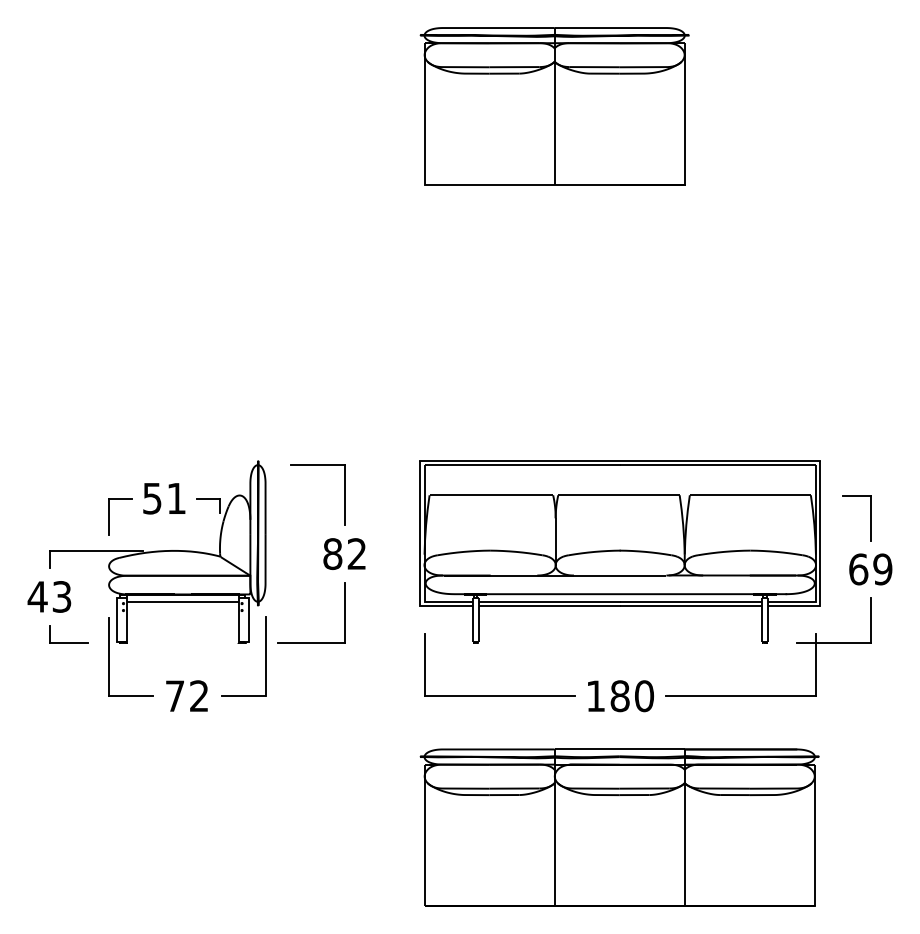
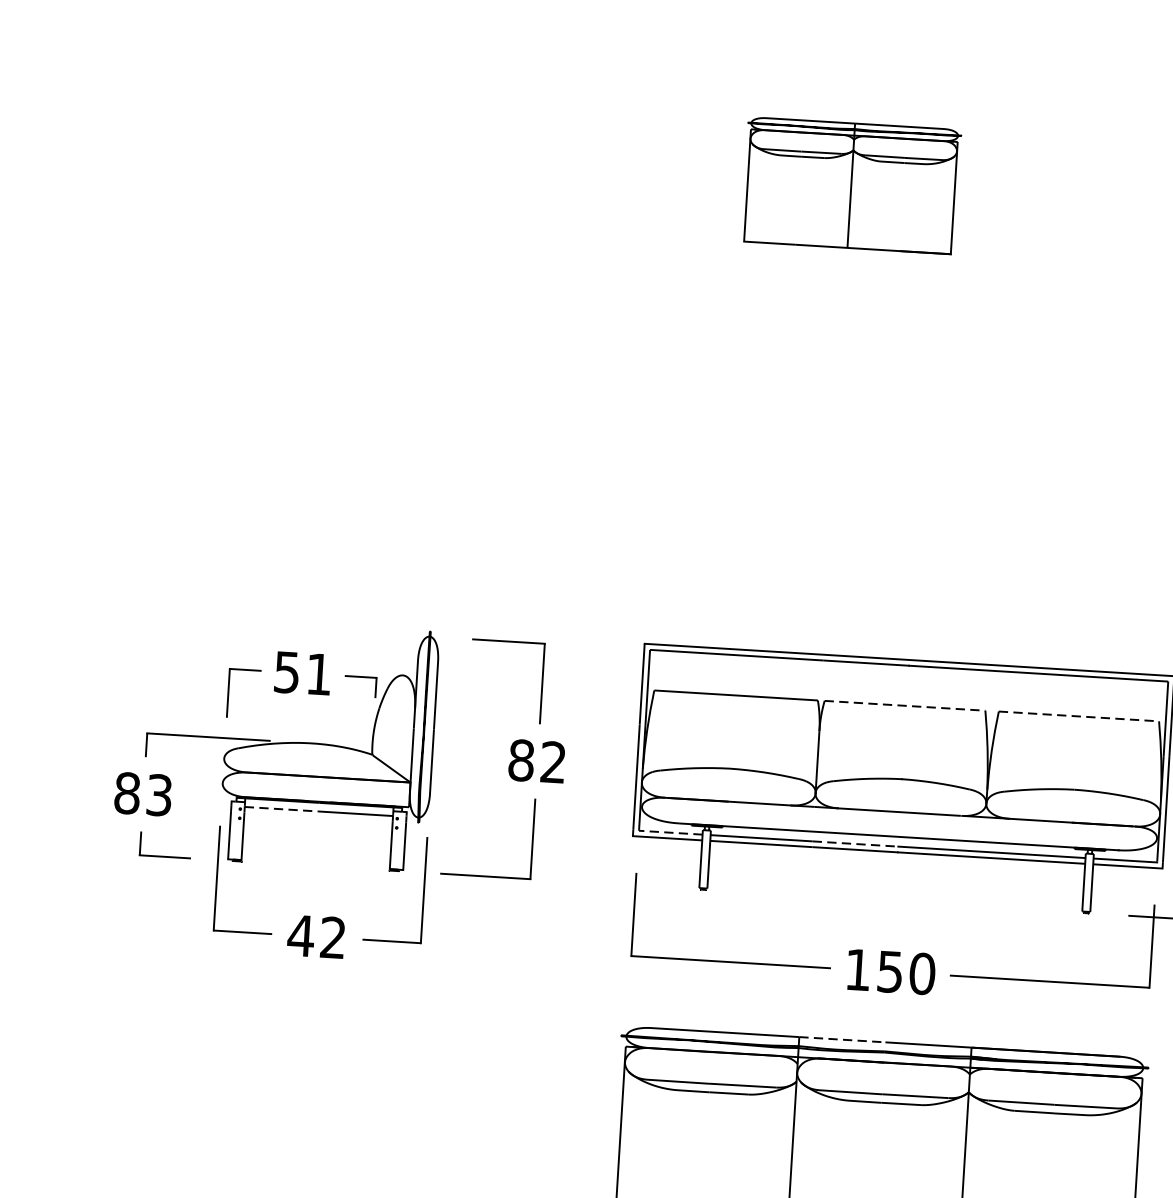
part: (554, 106) -> (851, 185), size x0.6
line: (618, 495) -> (904, 706), solid -> dashed
line: (750, 495) -> (1079, 716), solid -> dashed
text: (37, 596) -> (127, 792), 43 -> 83
line: (155, 601) -> (282, 808), solid -> dashed
line: (447, 601) -> (669, 832), solid -> dashed
line: (588, 601) -> (856, 843), solid -> dashed
text: (175, 695) -> (301, 934), 72 -> 42
text: (619, 696) -> (889, 972), 180 -> 150
line: (587, 749) -> (842, 1039), solid -> dashed

